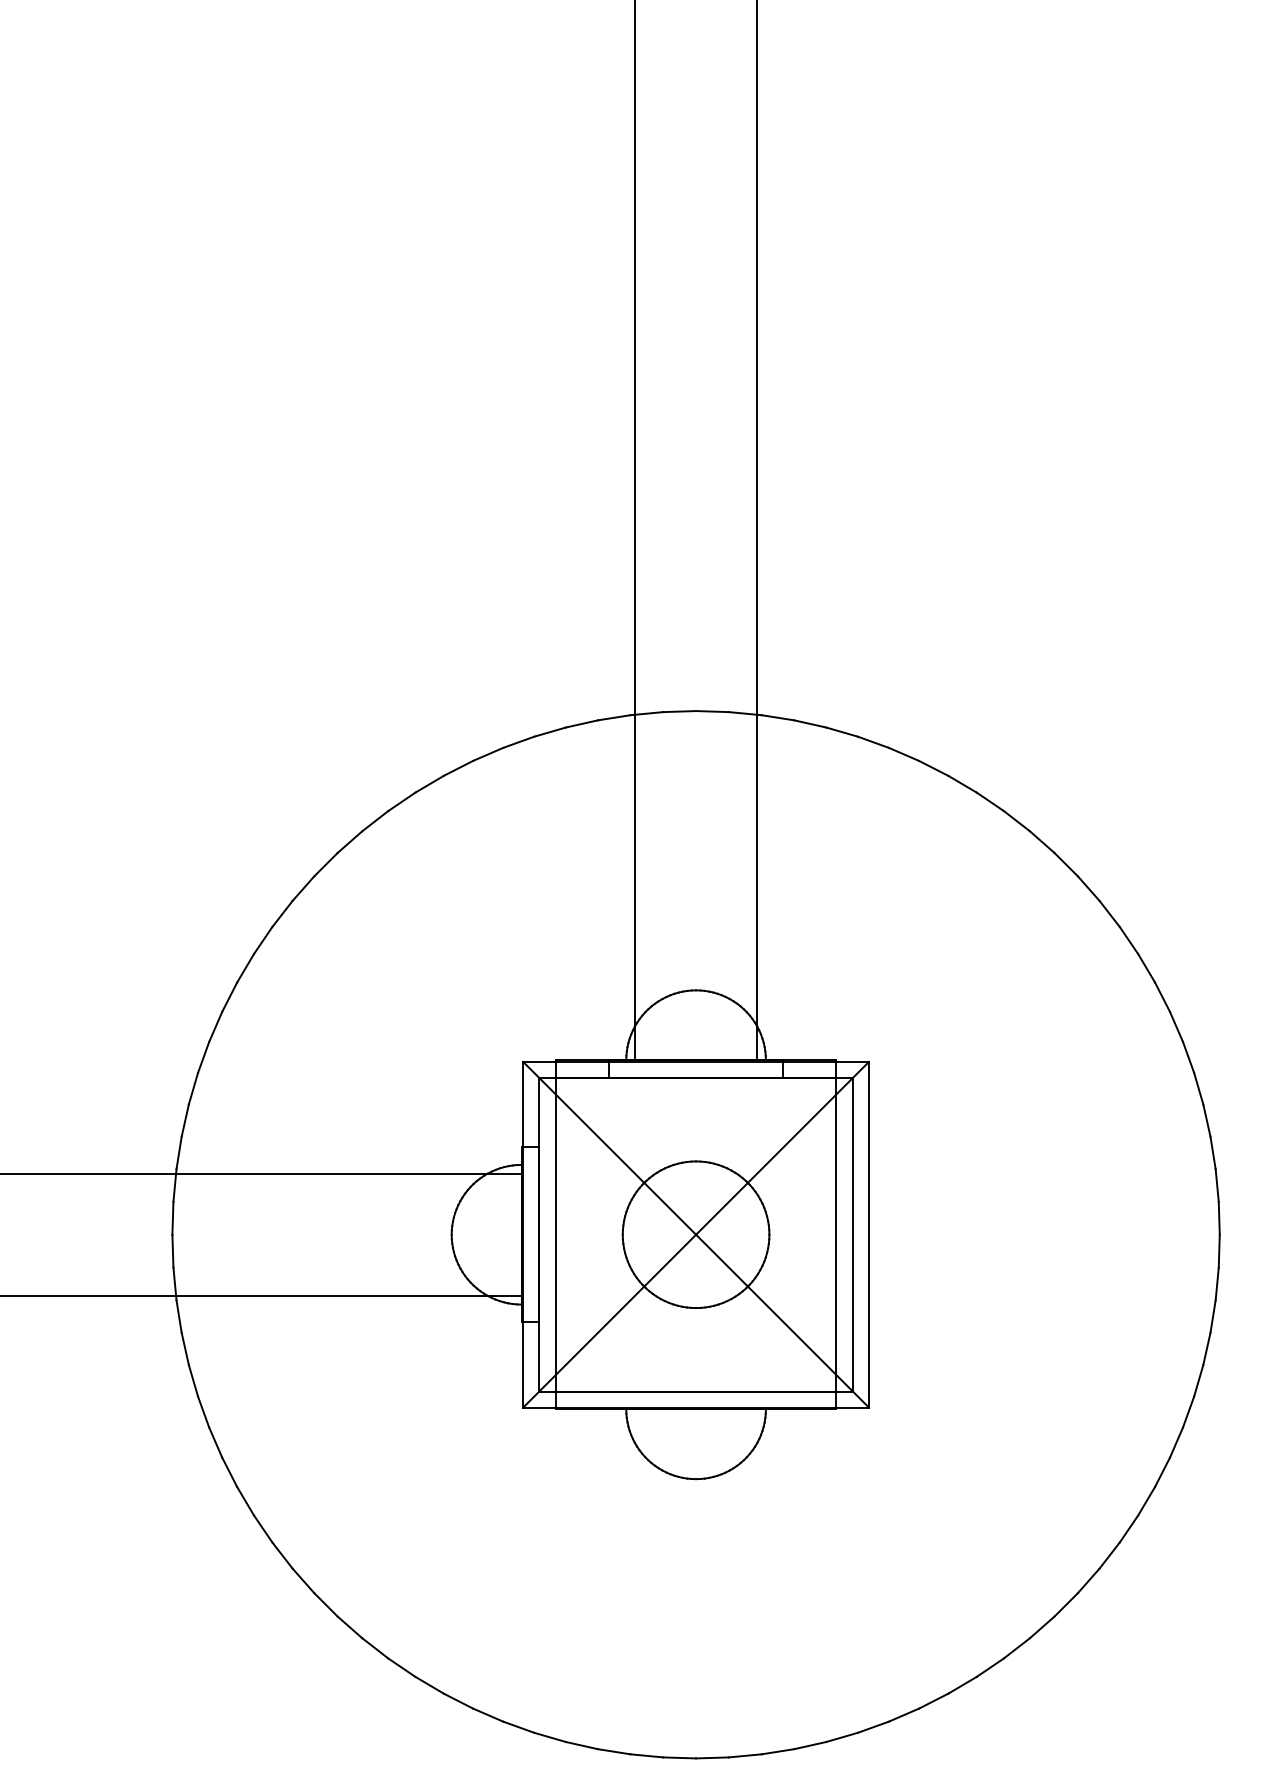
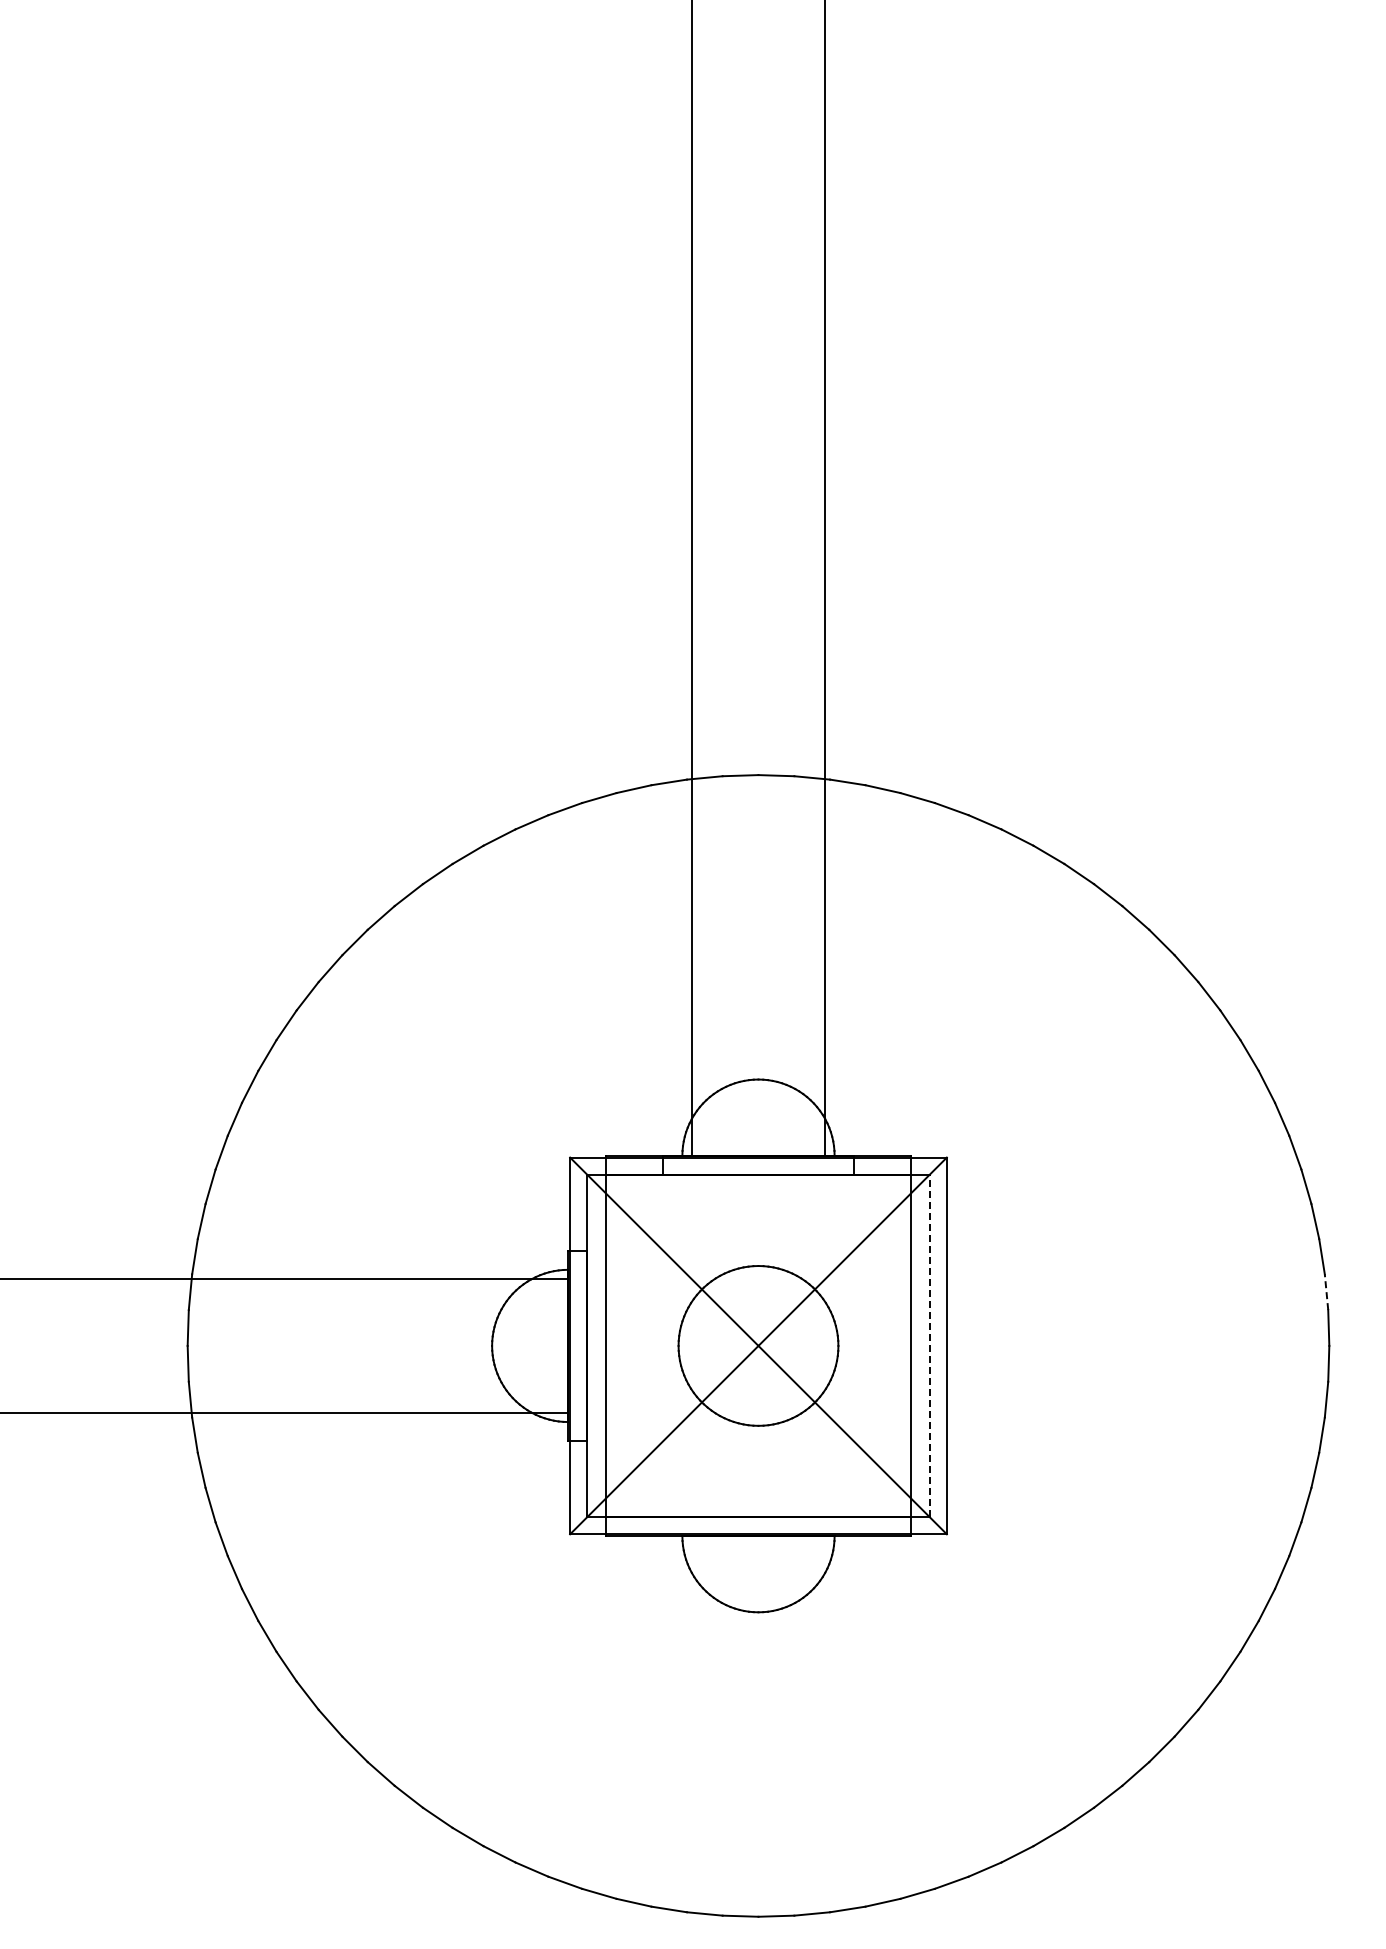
line: (1217, 1185) -> (1326, 1292), solid -> dashed
line: (852, 1234) -> (929, 1345), solid -> dashed

